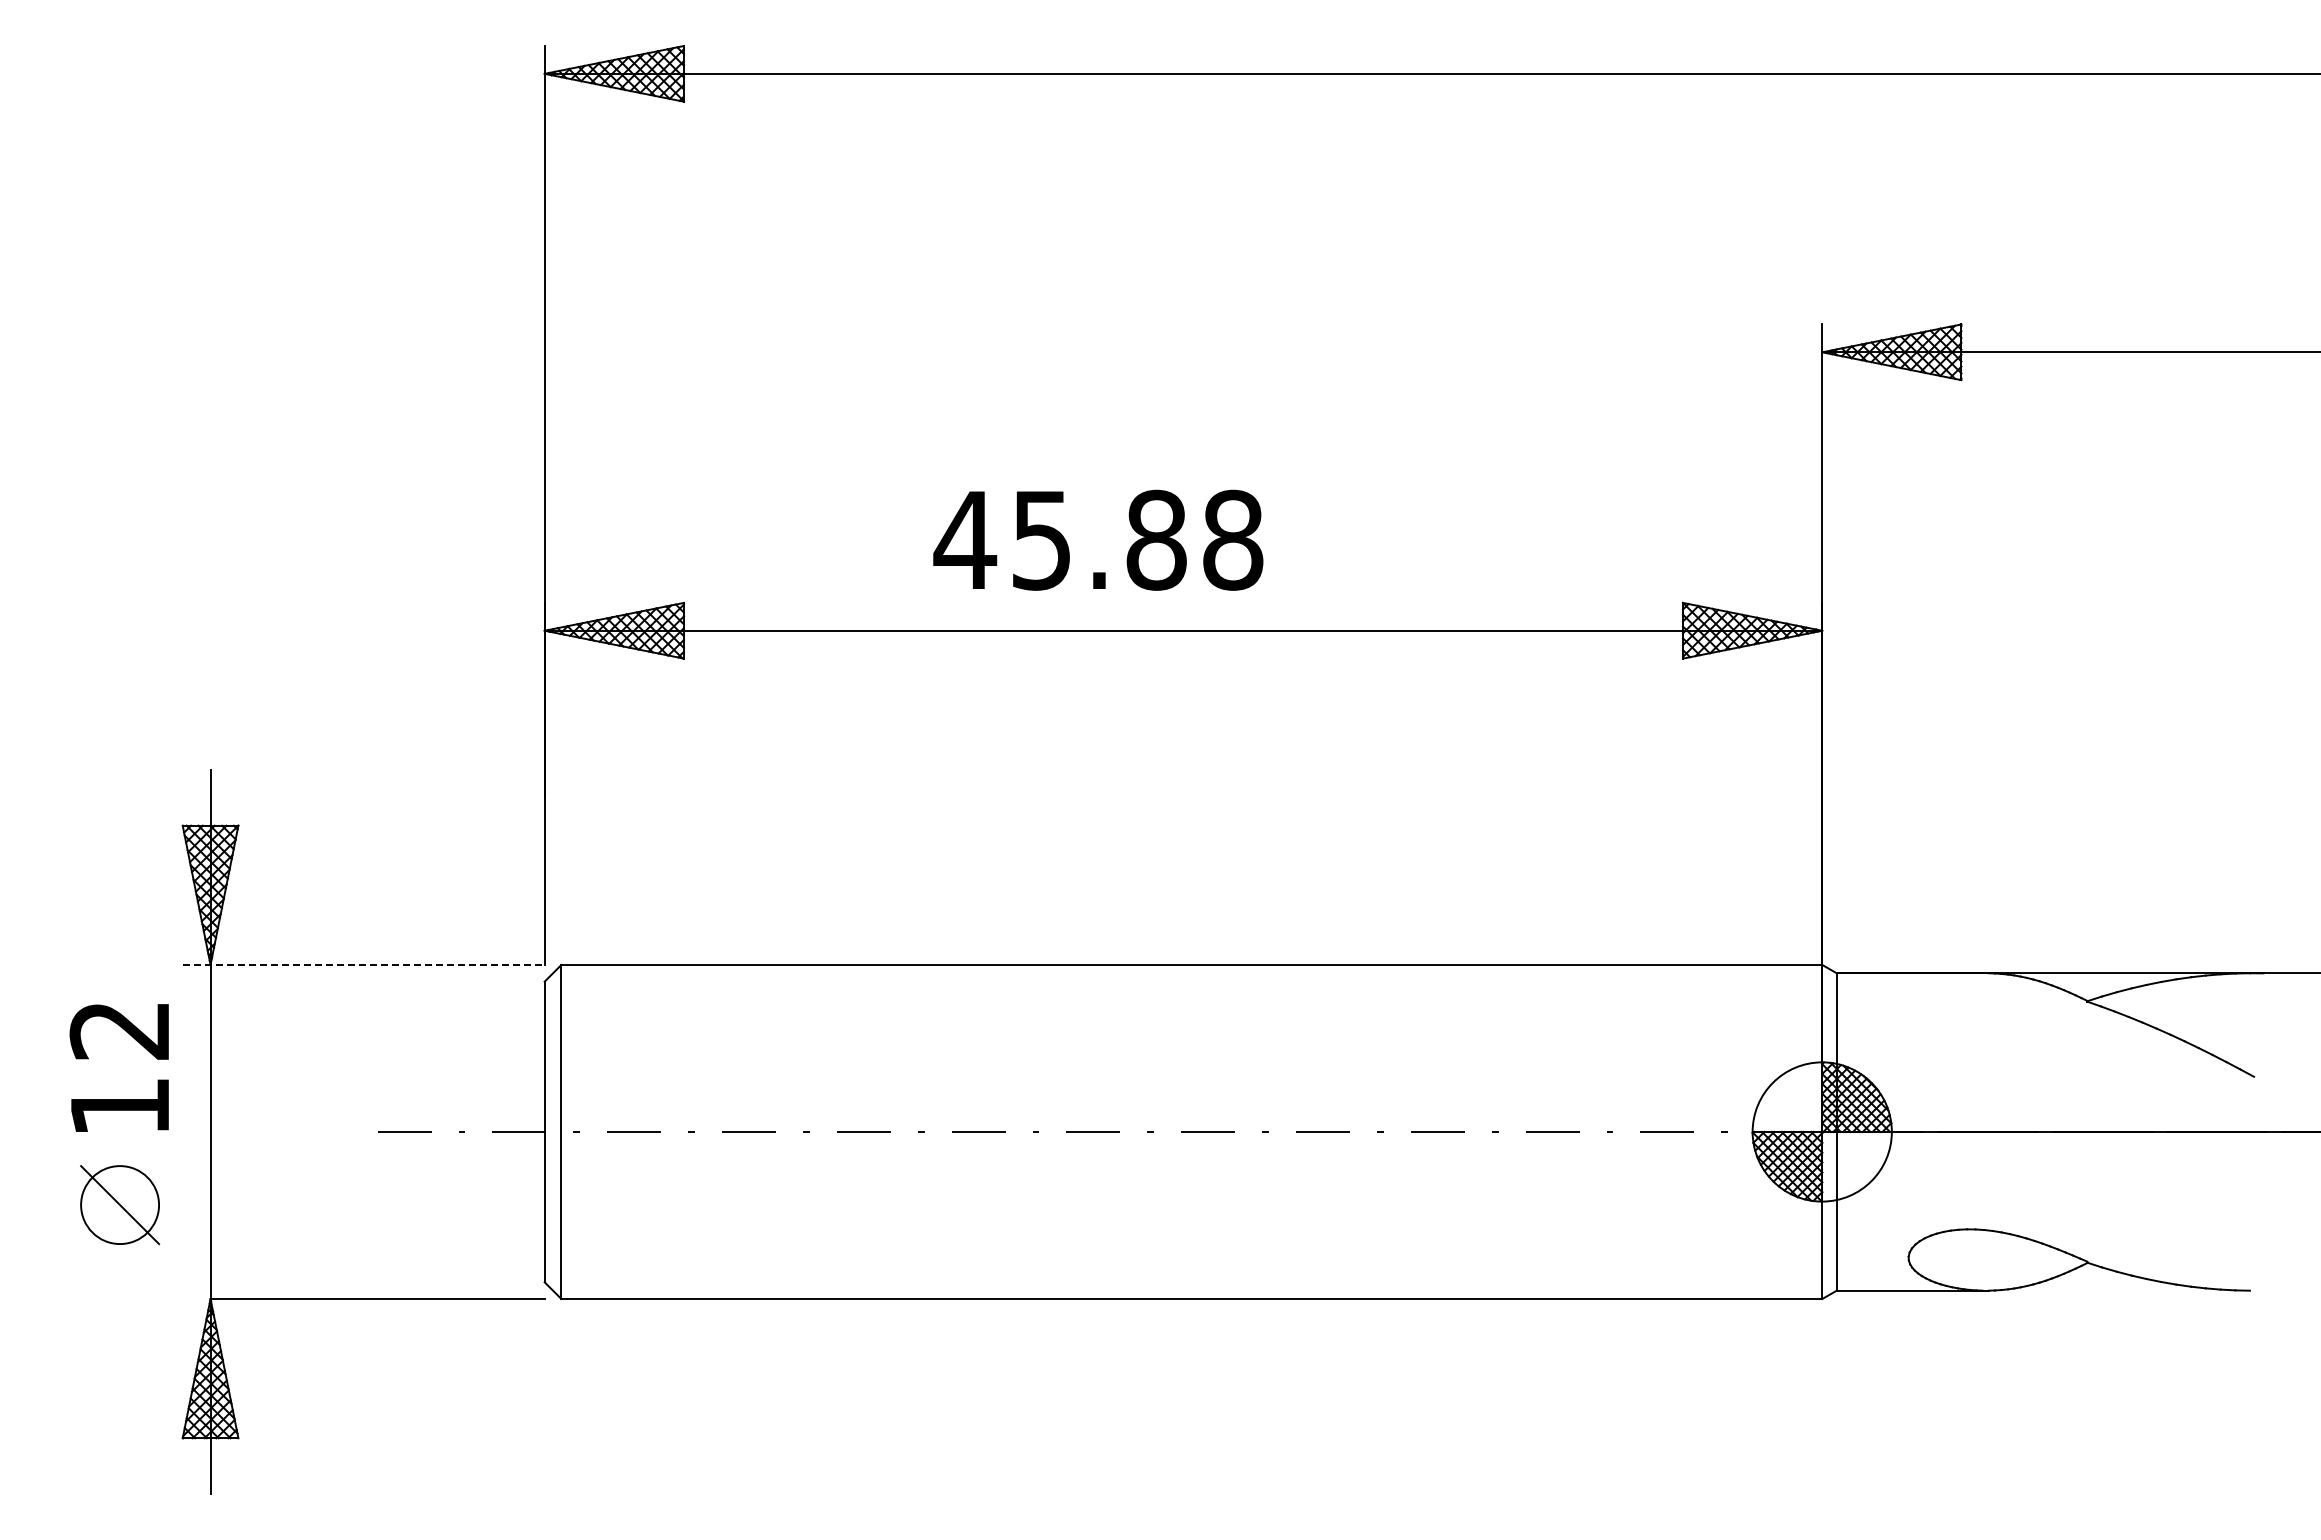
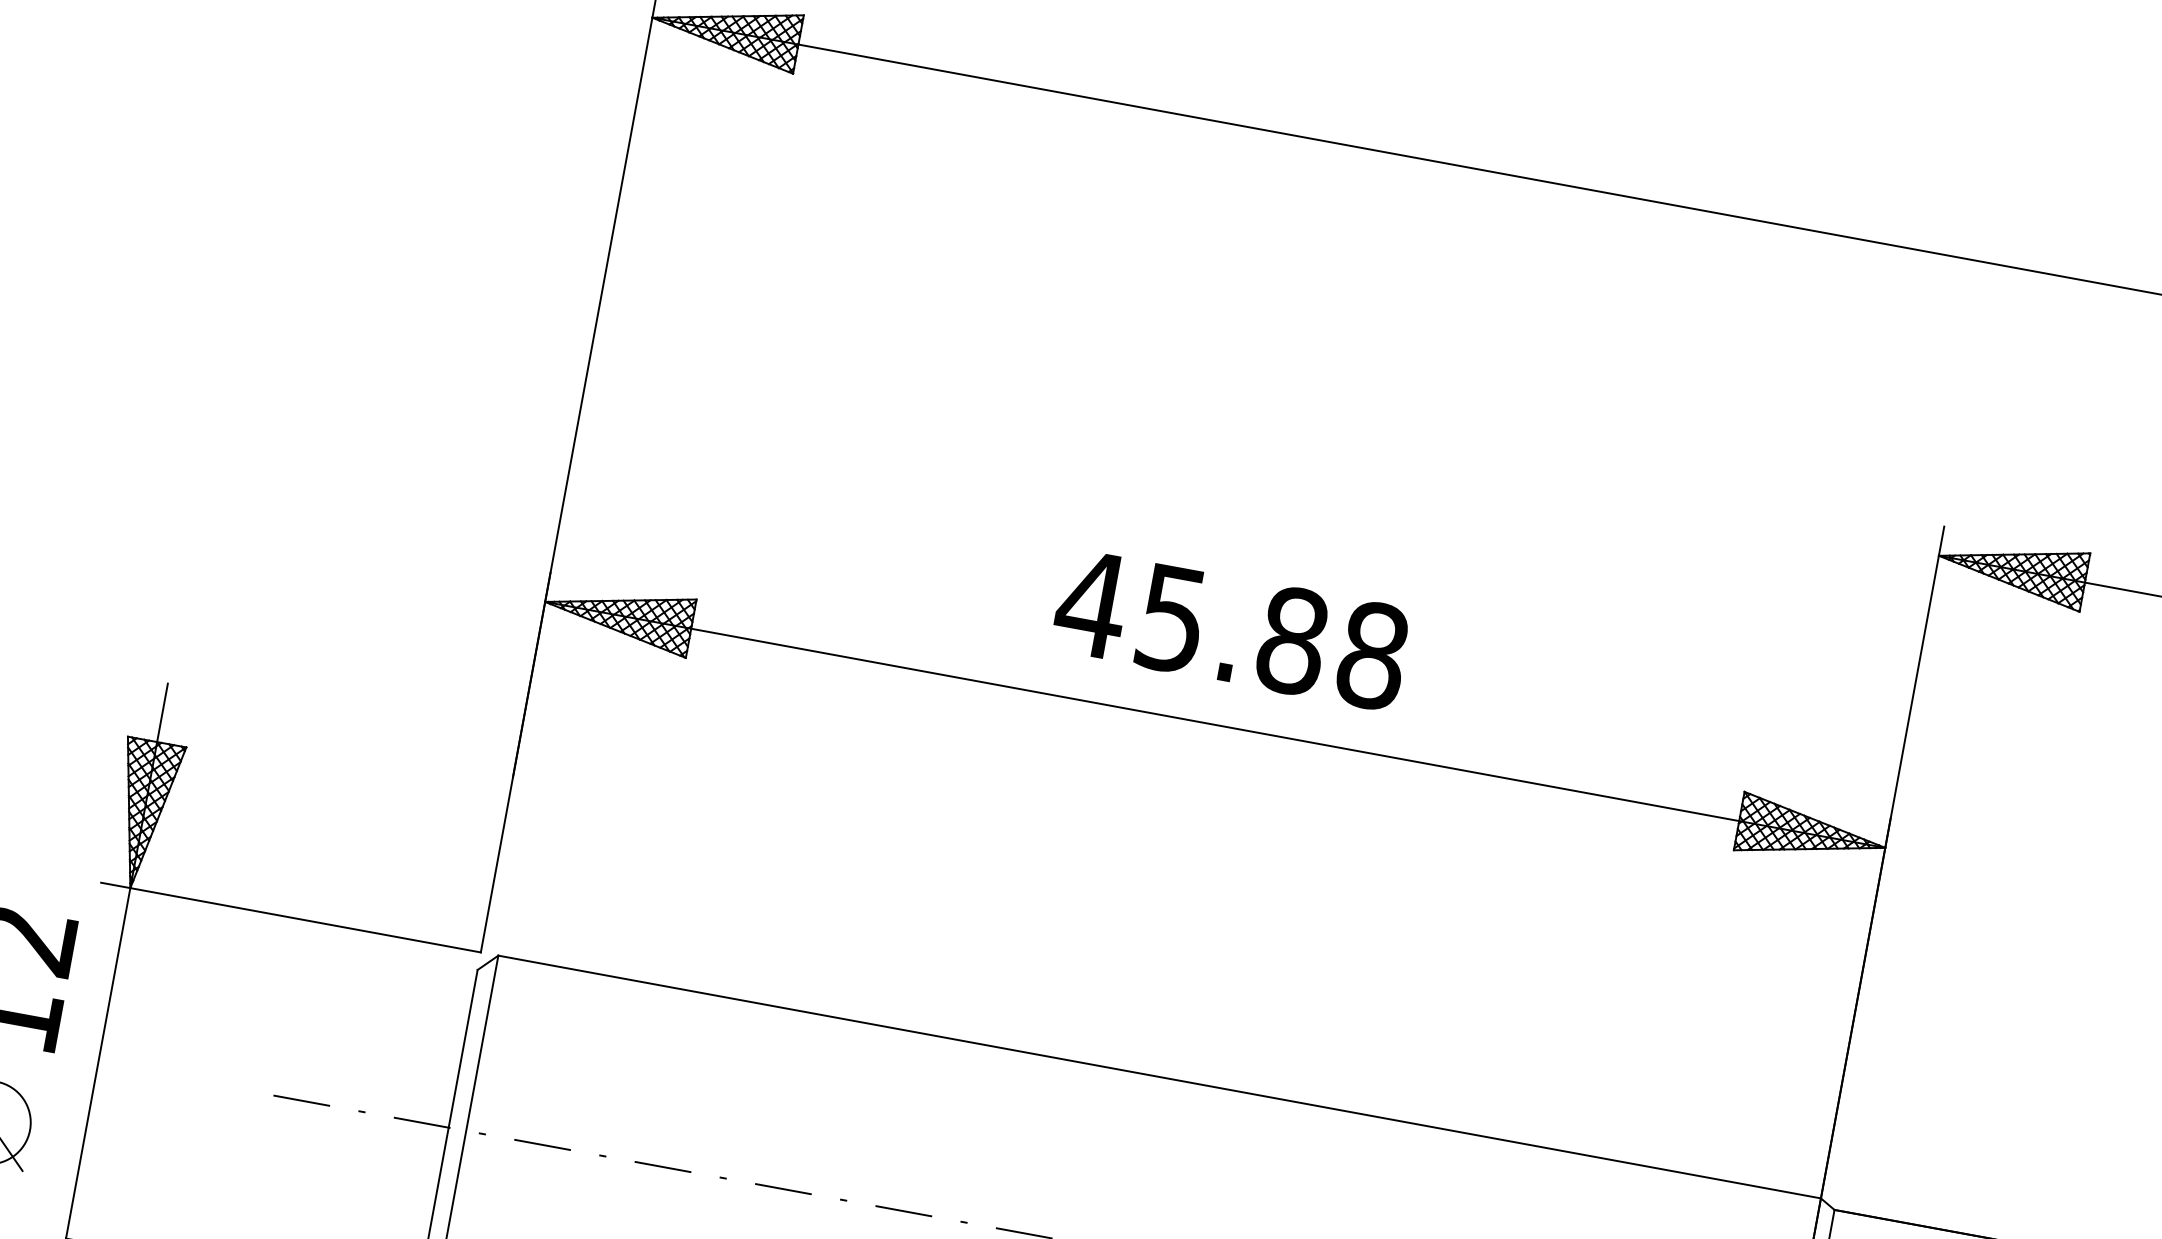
text: (1098, 539) -> (1231, 628), moved
line: (363, 964) -> (290, 917), dashed -> solid

